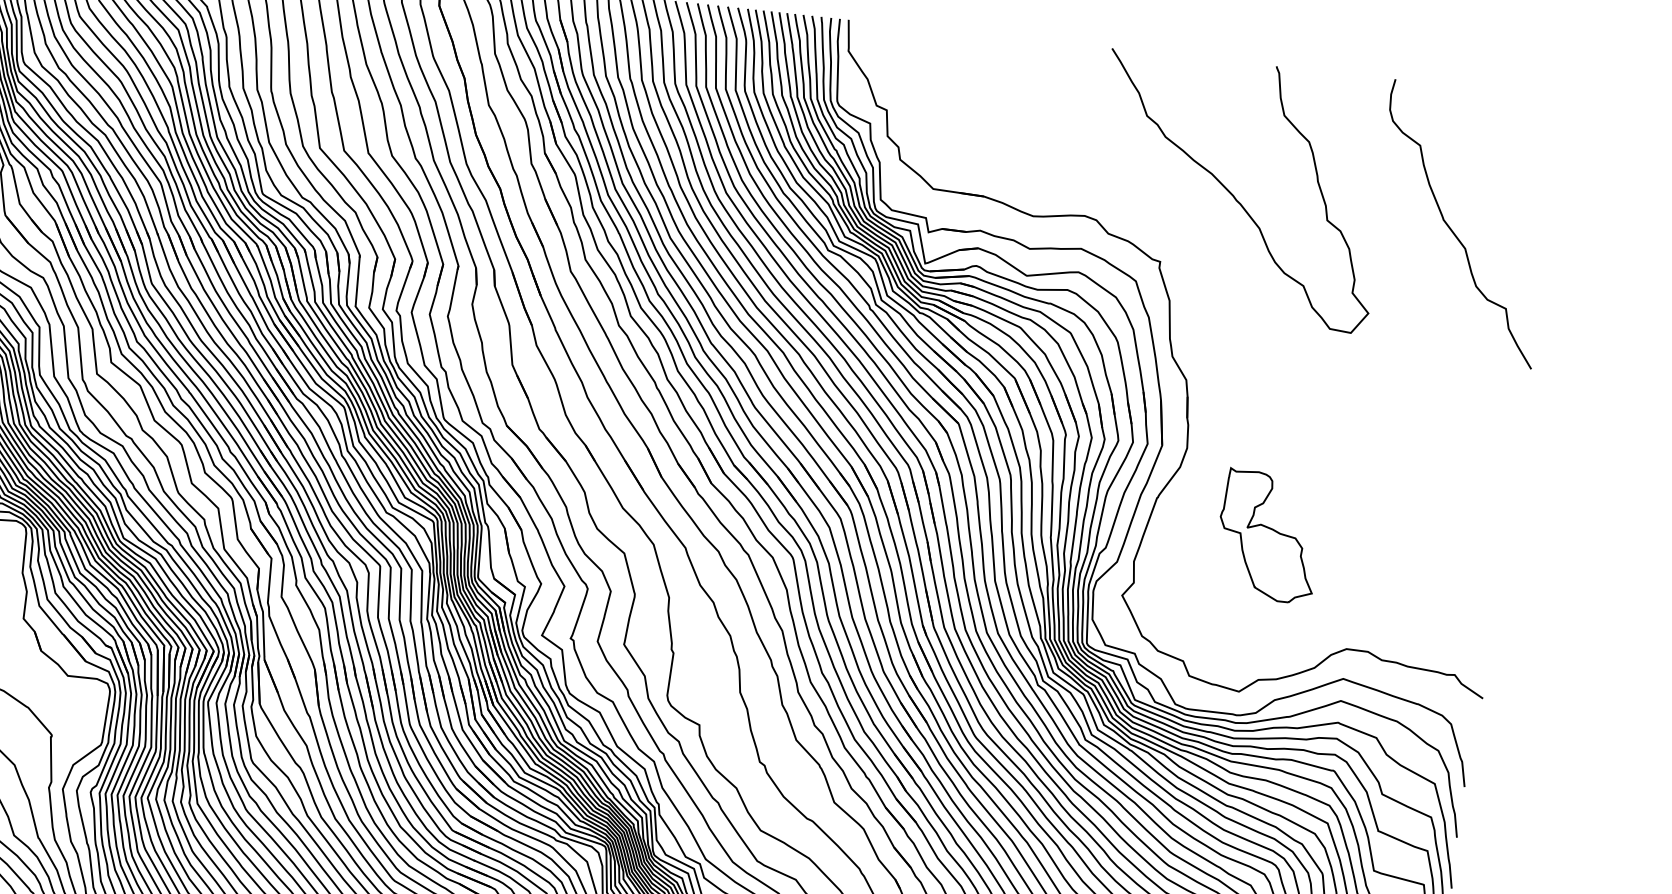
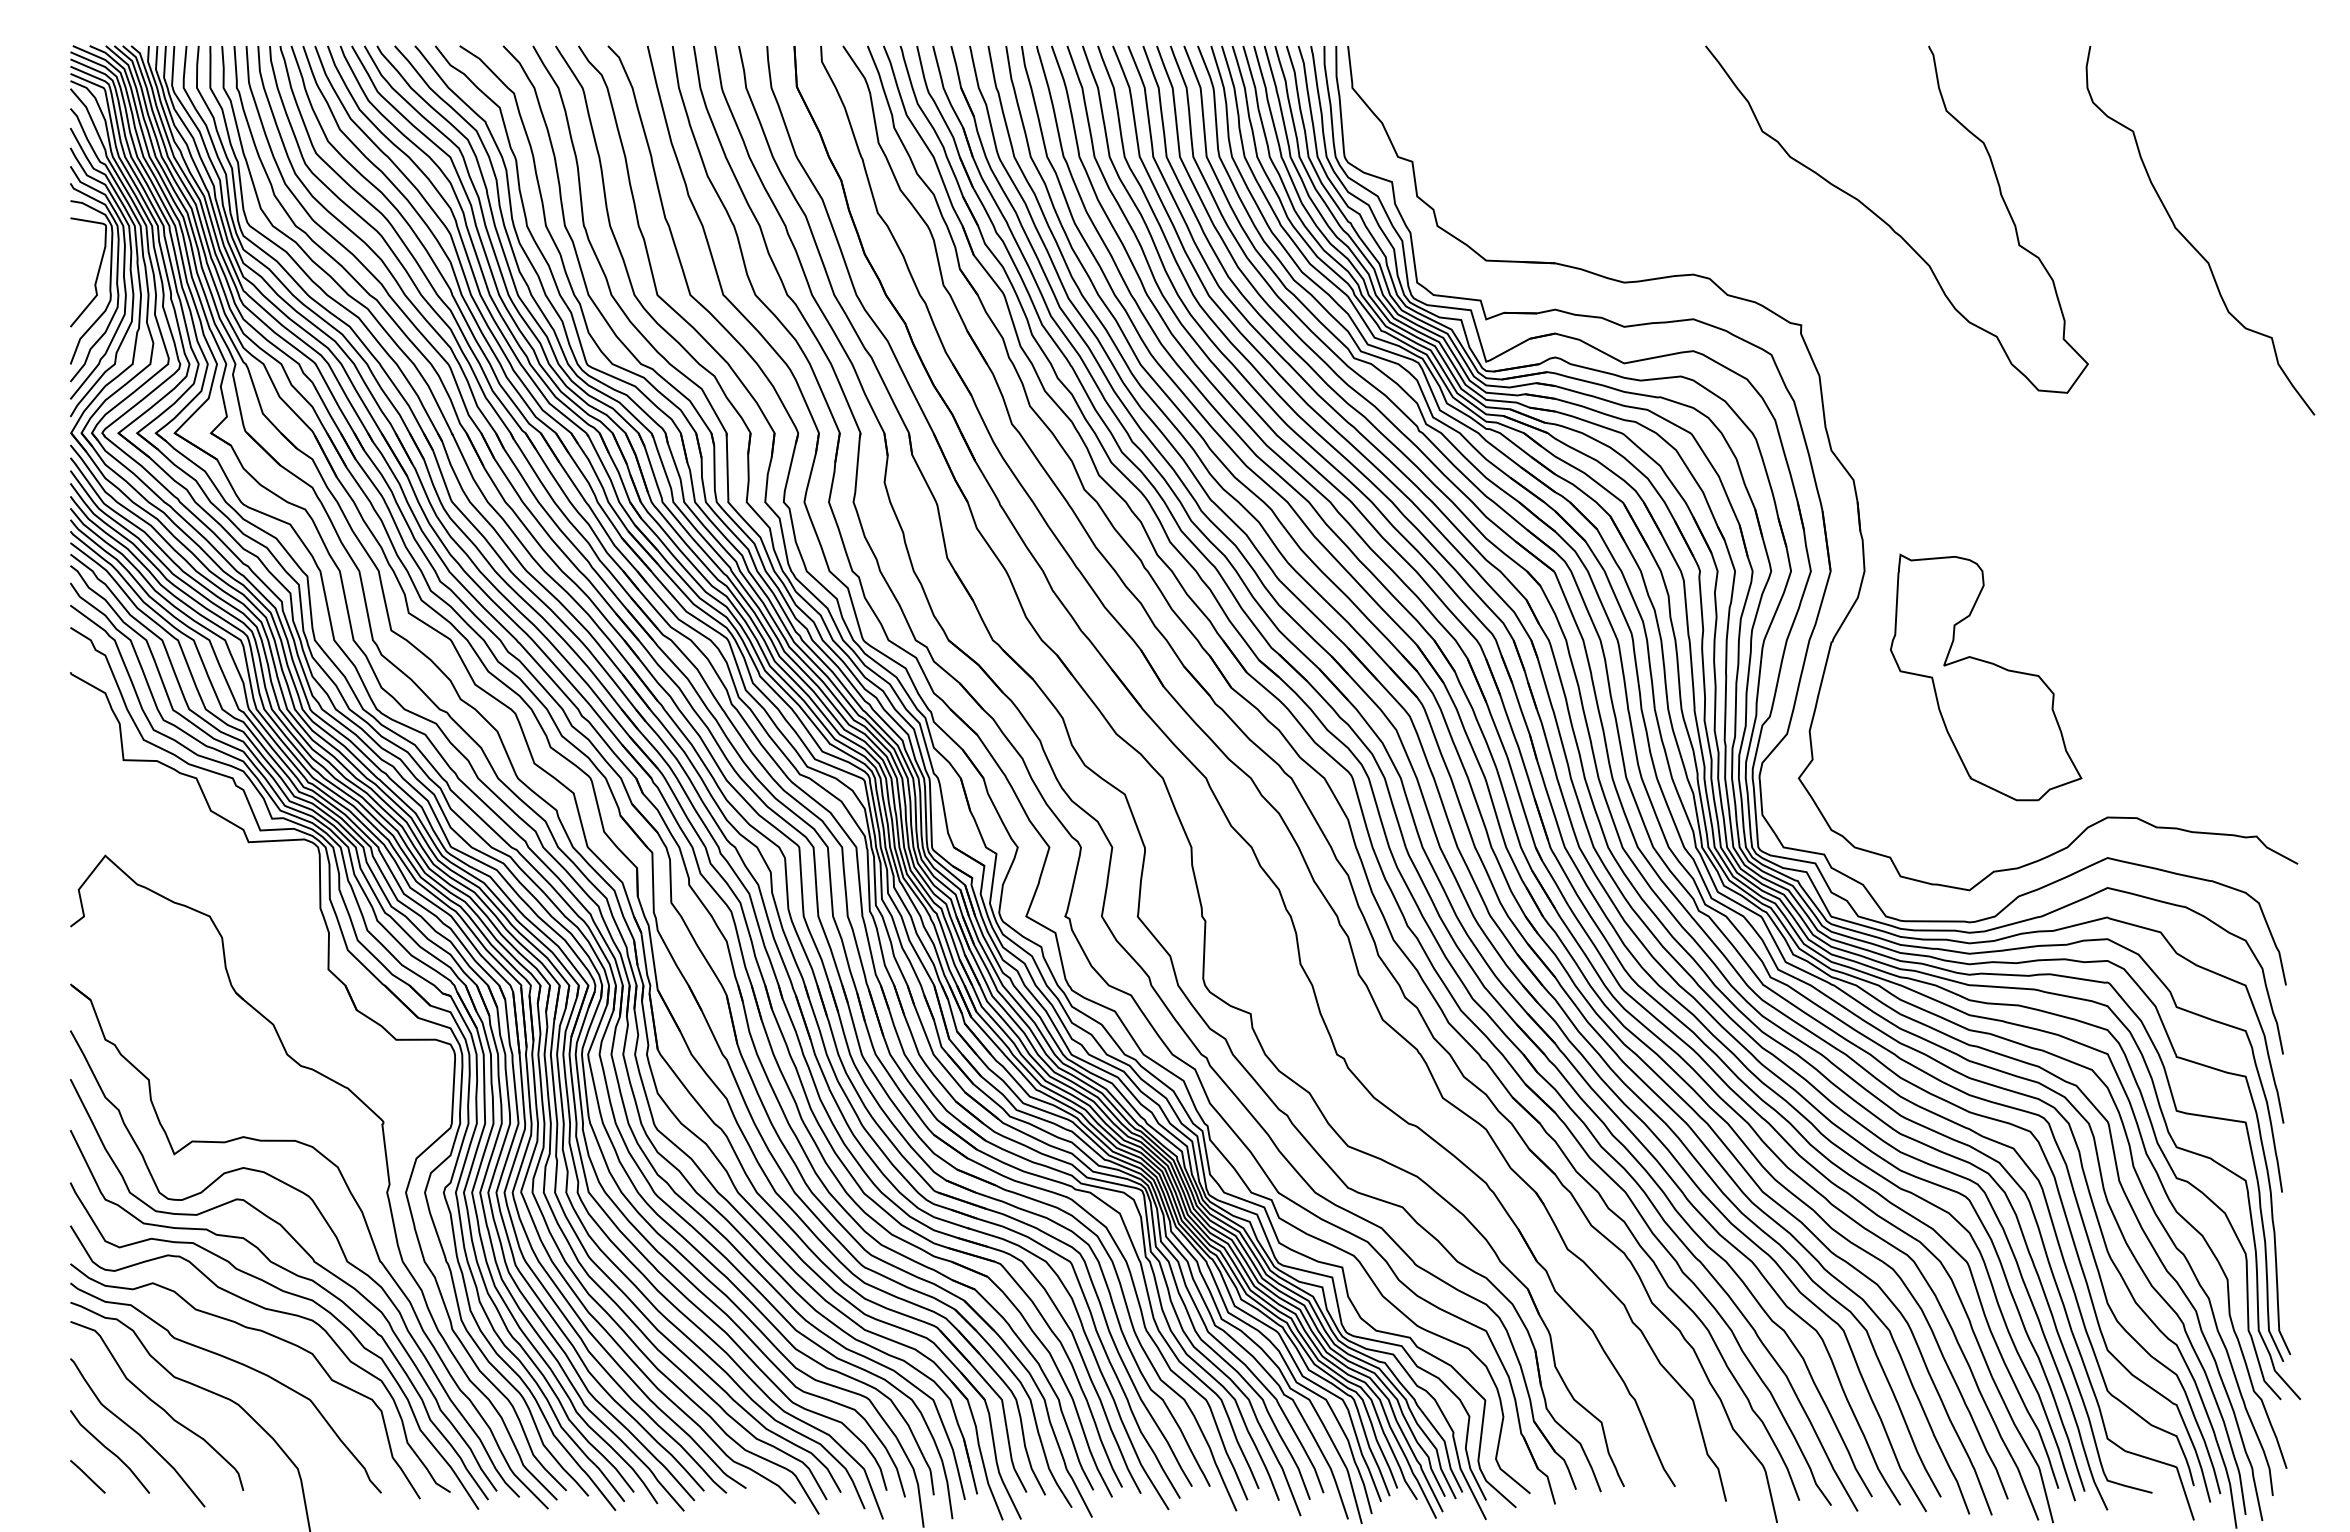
part: (1268, 536) -> (1986, 677), size x1.43

